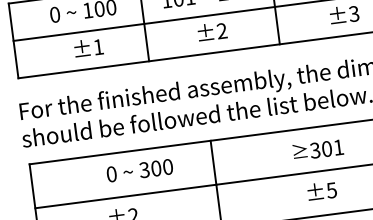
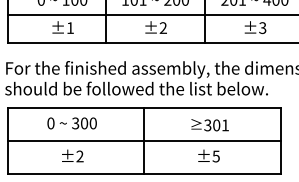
text: (317, 150) -> (209, 125), moved
text: (139, 170) -> (71, 123), moved
text: (321, 190) -> (208, 155), moved

